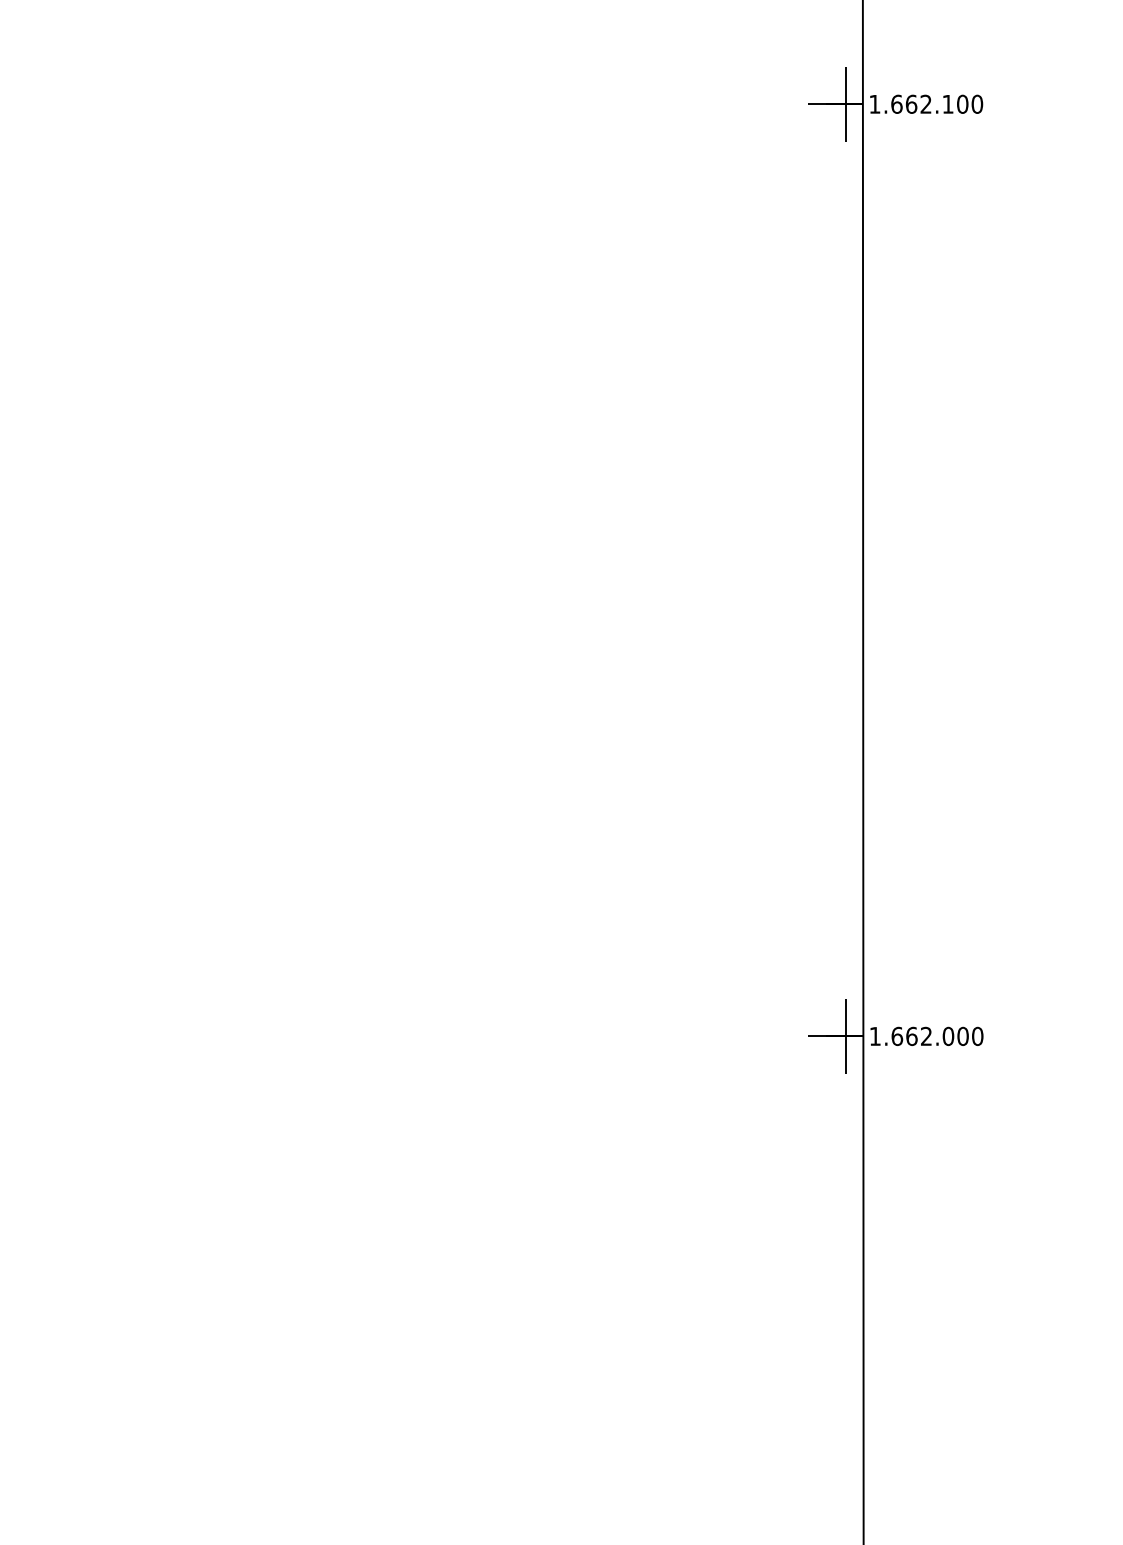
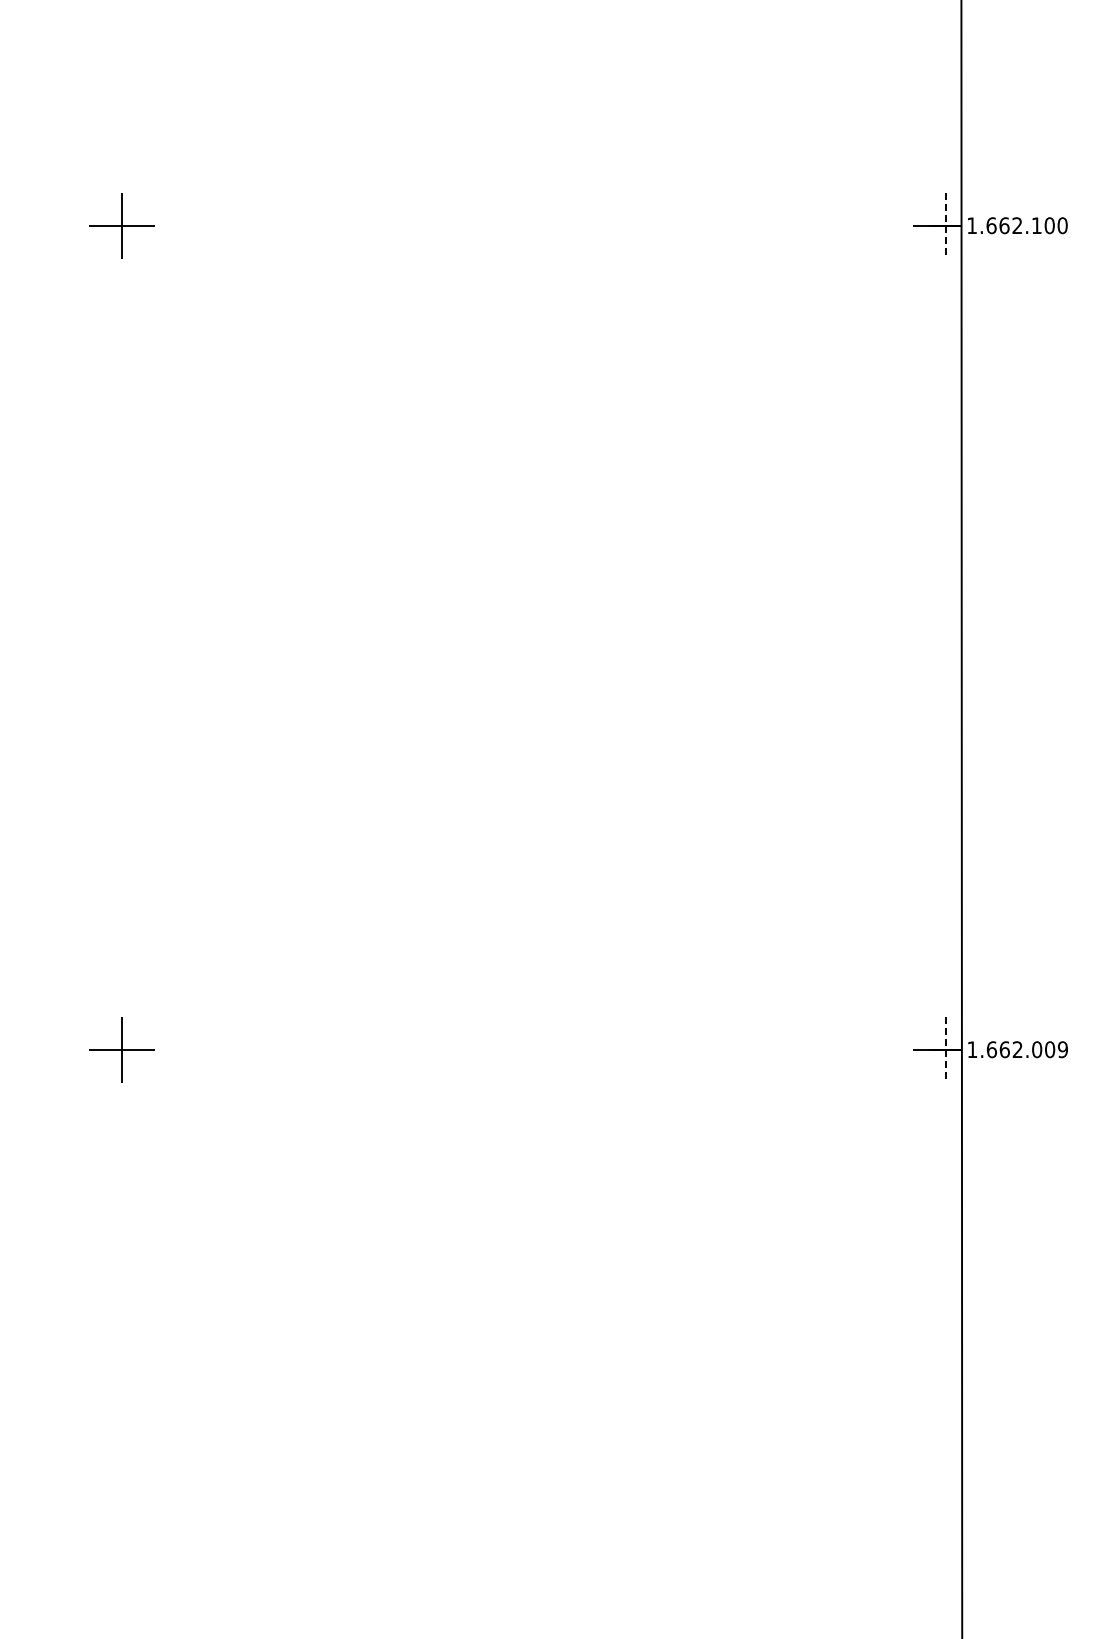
line: (845, 104) -> (946, 225), solid -> dashed
line: (845, 1036) -> (946, 1049), solid -> dashed
text: (977, 1036) -> (1062, 1049), 1.662.000 -> 1.662.009

